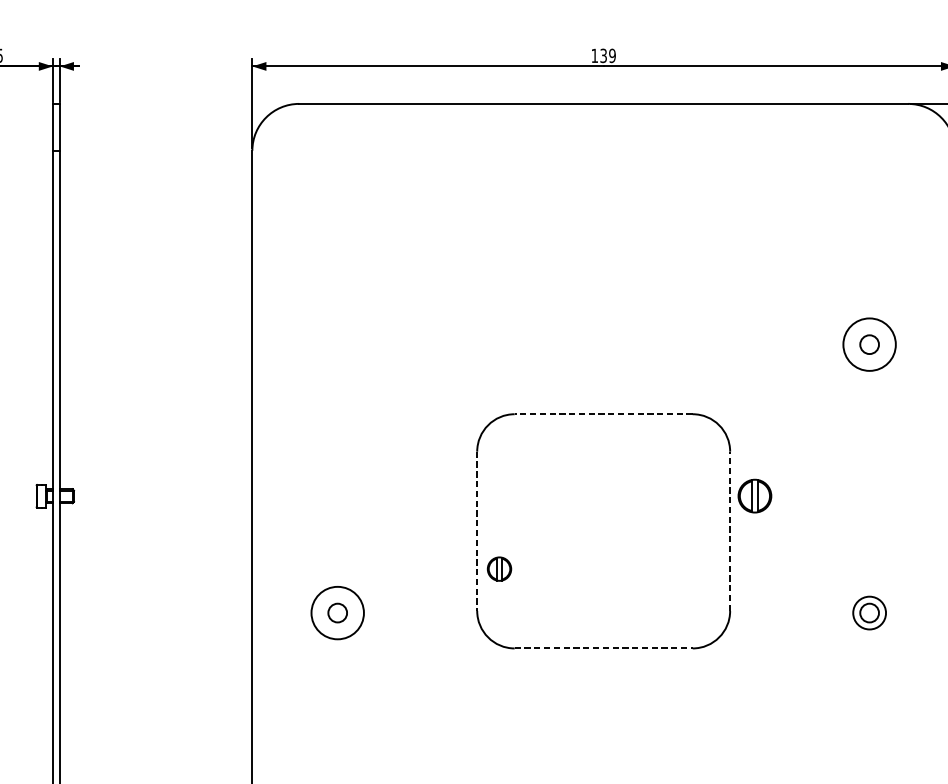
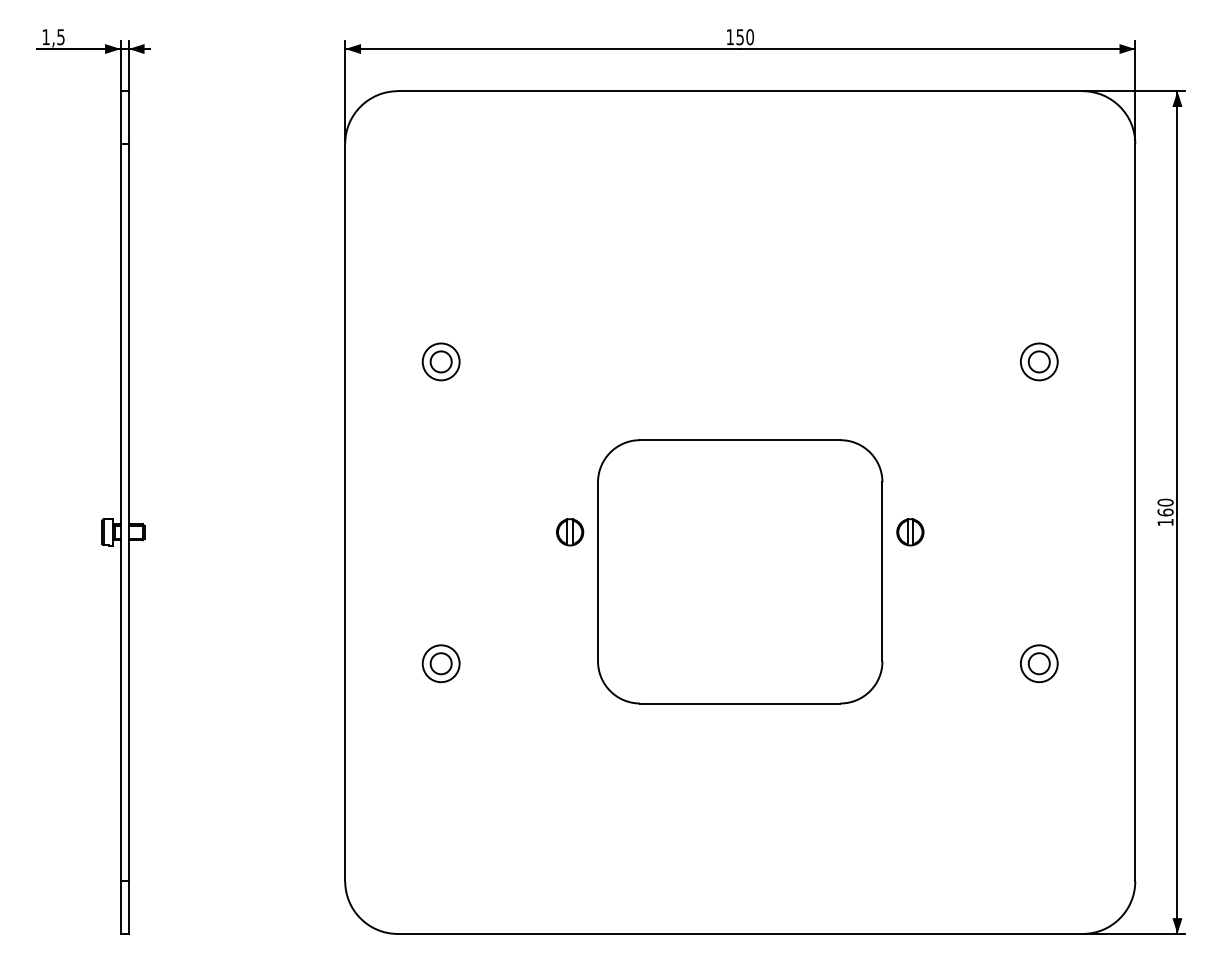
text: (607, 56) -> (744, 37), 139 -> 150
part: (337, 344) -> (440, 361), added
circle: (868, 344) -> (1038, 361), size x0.62
line: (603, 414) -> (739, 440), dashed -> solid
part: (755, 496) -> (910, 532), size x0.71
line: (477, 531) -> (598, 571), dashed -> solid
line: (730, 531) -> (882, 571), dashed -> solid
part: (499, 569) -> (570, 532), moved
circle: (337, 612) -> (440, 663), size x0.62
line: (603, 648) -> (740, 703), dashed -> solid

